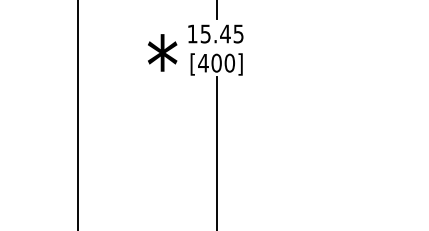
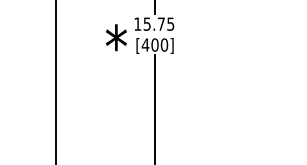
text: (225, 33) -> (161, 23), 15.45 -> 15.75

